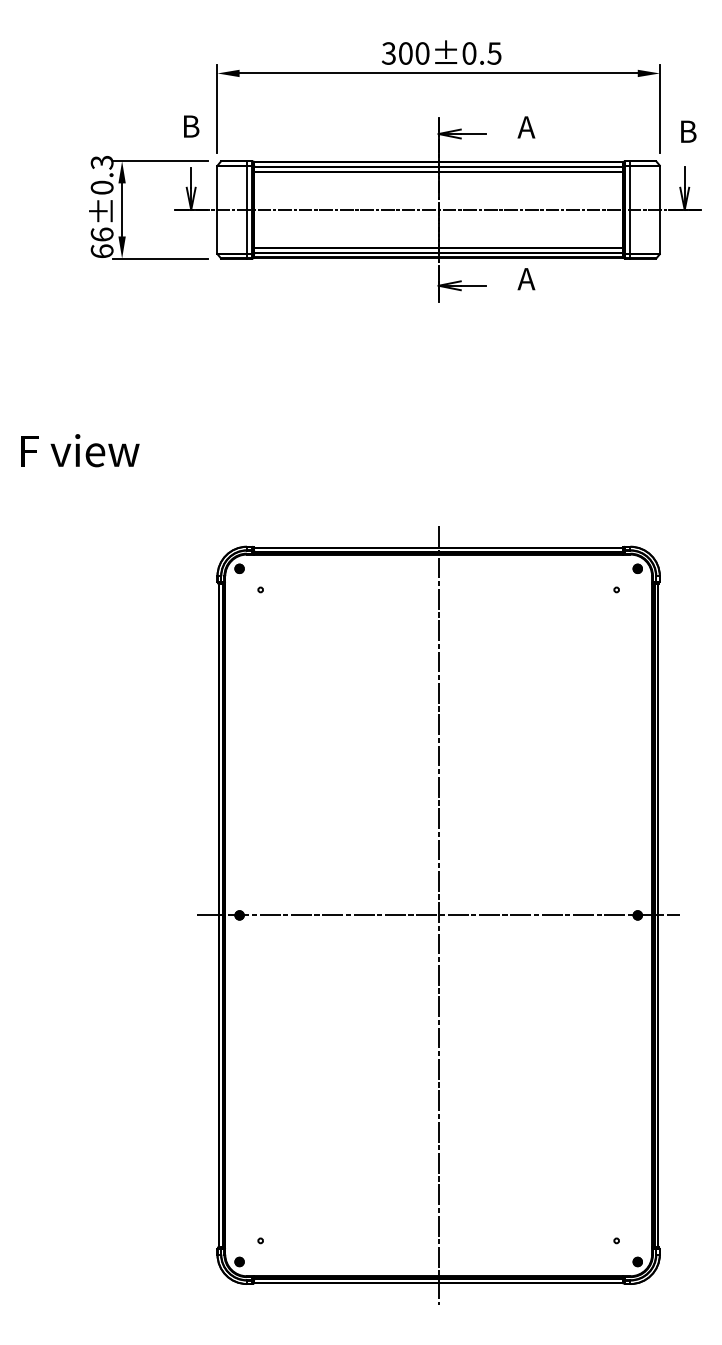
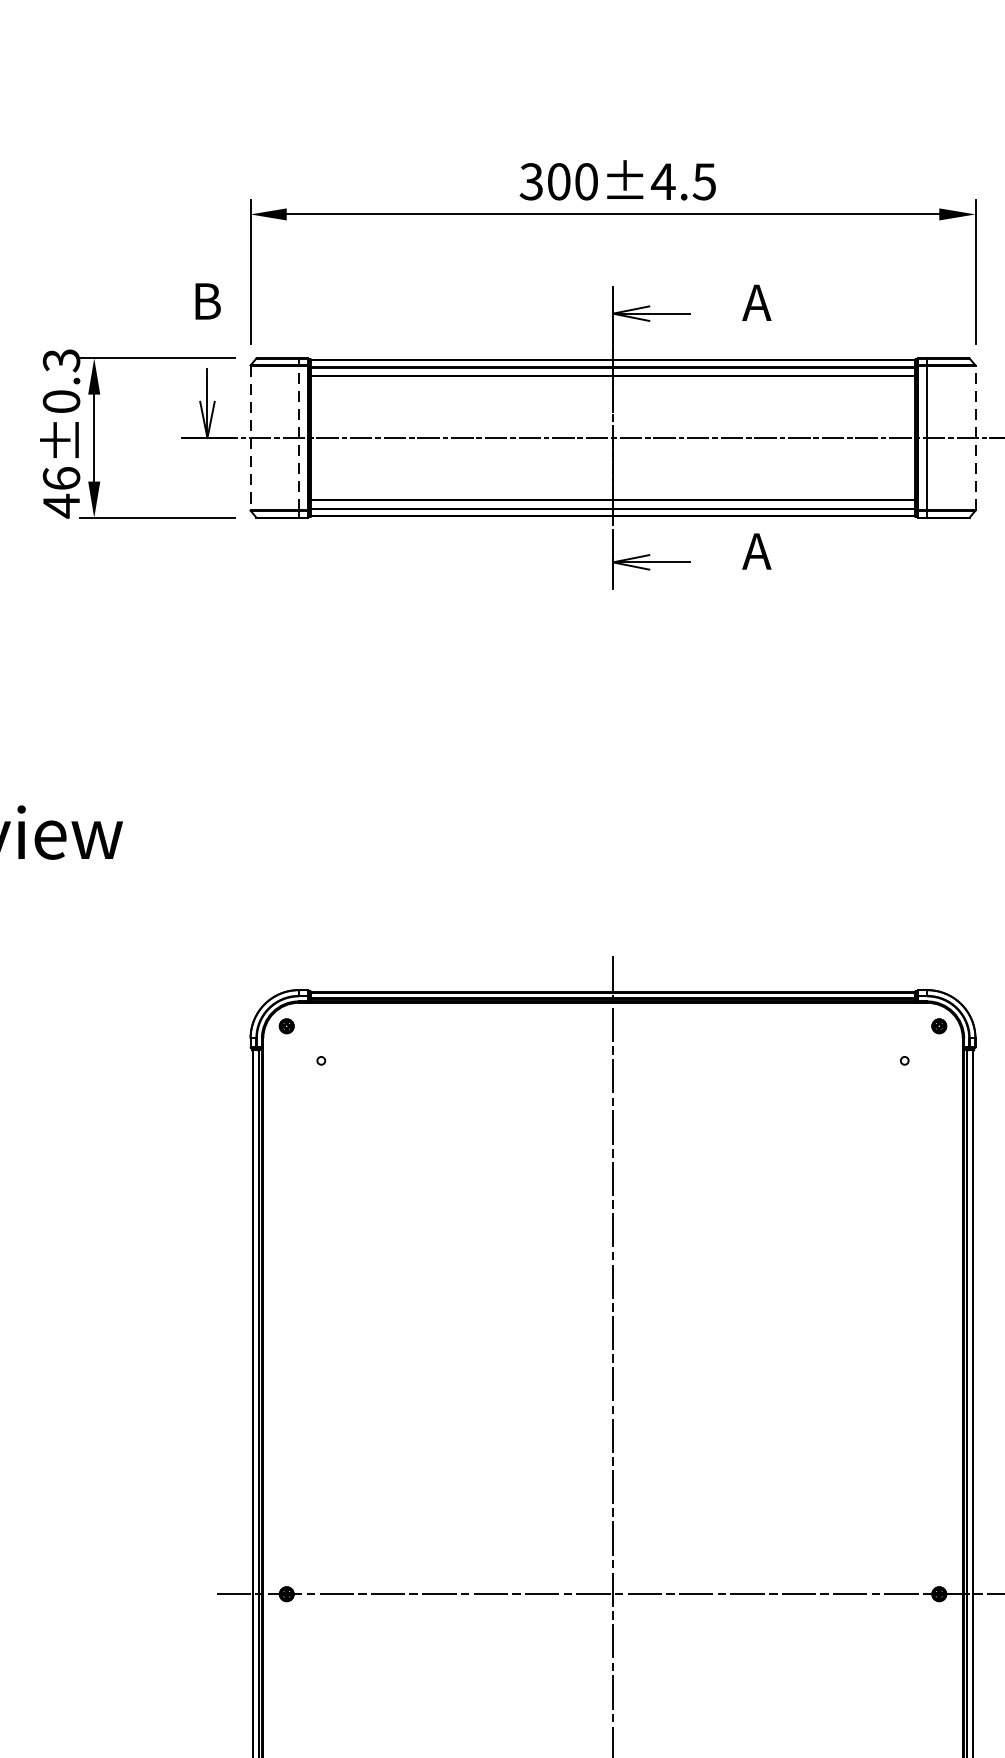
text: (468, 53) -> (661, 181), 300±0.5 -> 300±4.5
line: (246, 209) -> (298, 437), solid -> dashed
line: (659, 209) -> (974, 437), solid -> dashed
line: (217, 210) -> (250, 439), solid -> dashed
text: (101, 251) -> (60, 506), 66±0.3 -> 46±0.3

